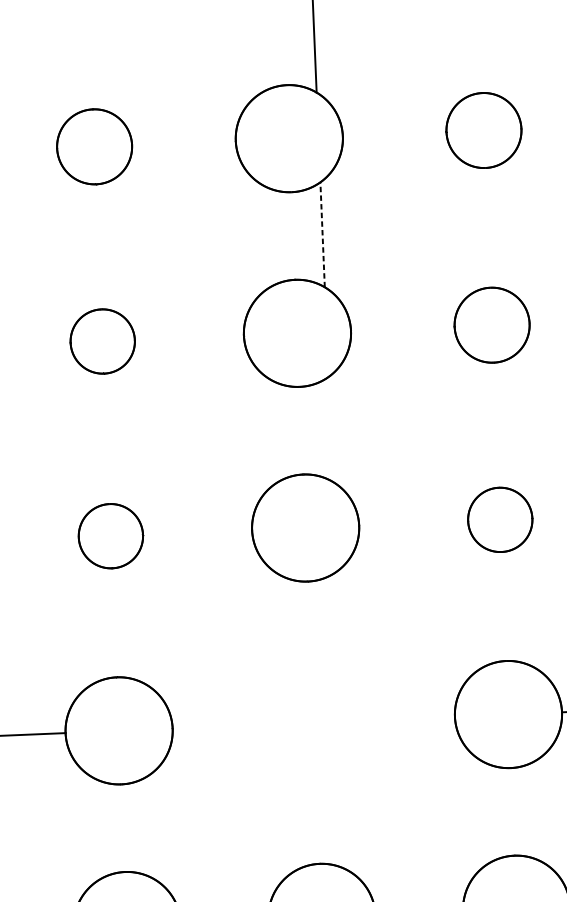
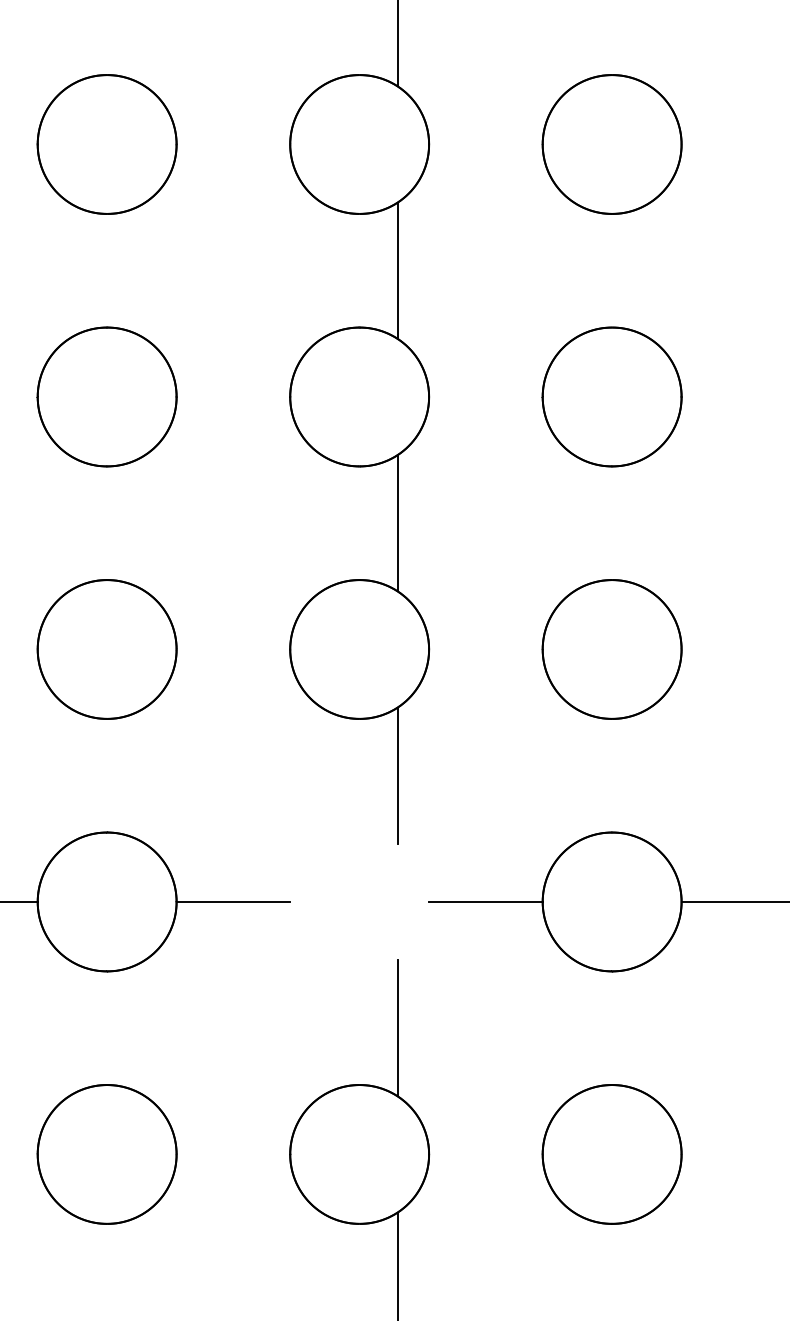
part: (483, 130) -> (611, 144), size x1.43
part: (94, 146) -> (106, 144), size x1.43
line: (322, 234) -> (397, 270), dashed -> solid
part: (491, 324) -> (611, 396), size x1.43
part: (102, 341) -> (106, 396), size x1.67
line: (330, 429) -> (397, 523), added
part: (499, 519) -> (611, 649), size x1.67
part: (110, 536) -> (106, 649), size x1.67
line: (338, 623) -> (397, 775), added
line: (410, 718) -> (485, 901), added
line: (216, 726) -> (233, 901), added
line: (347, 819) -> (397, 1028), added

